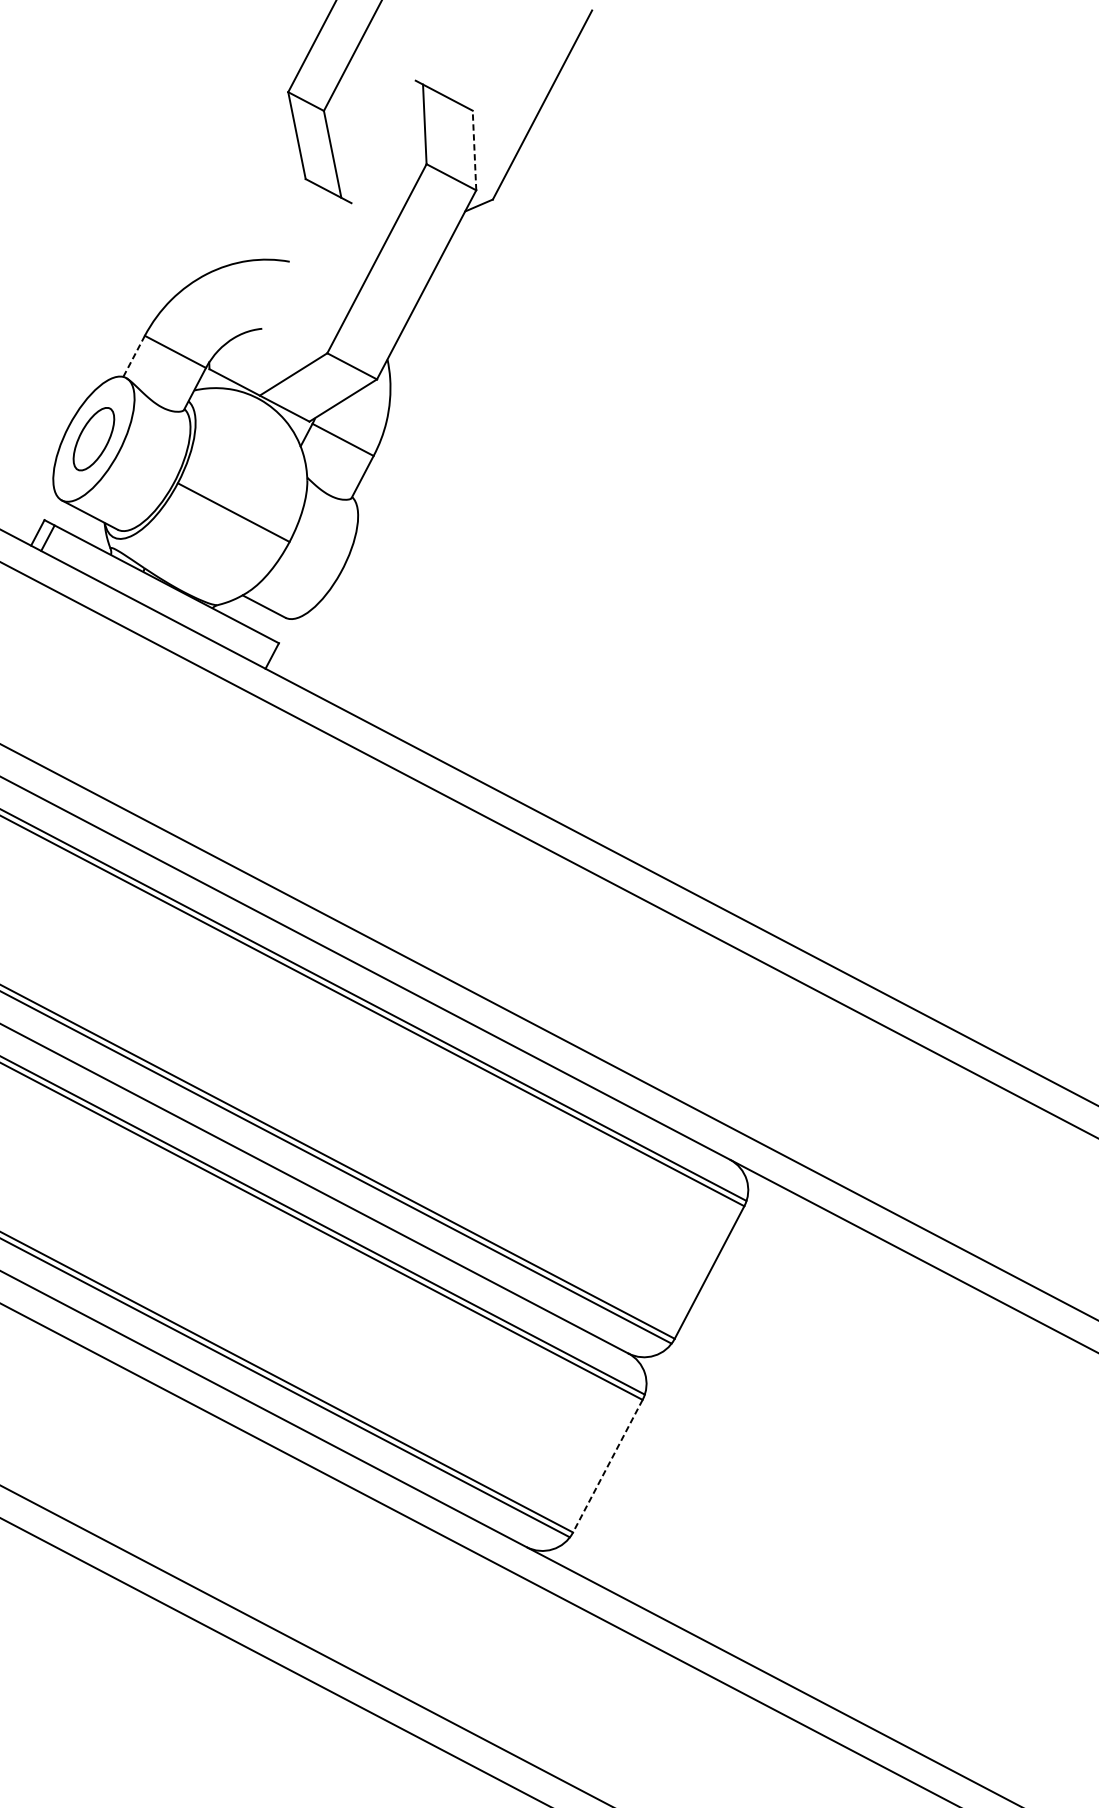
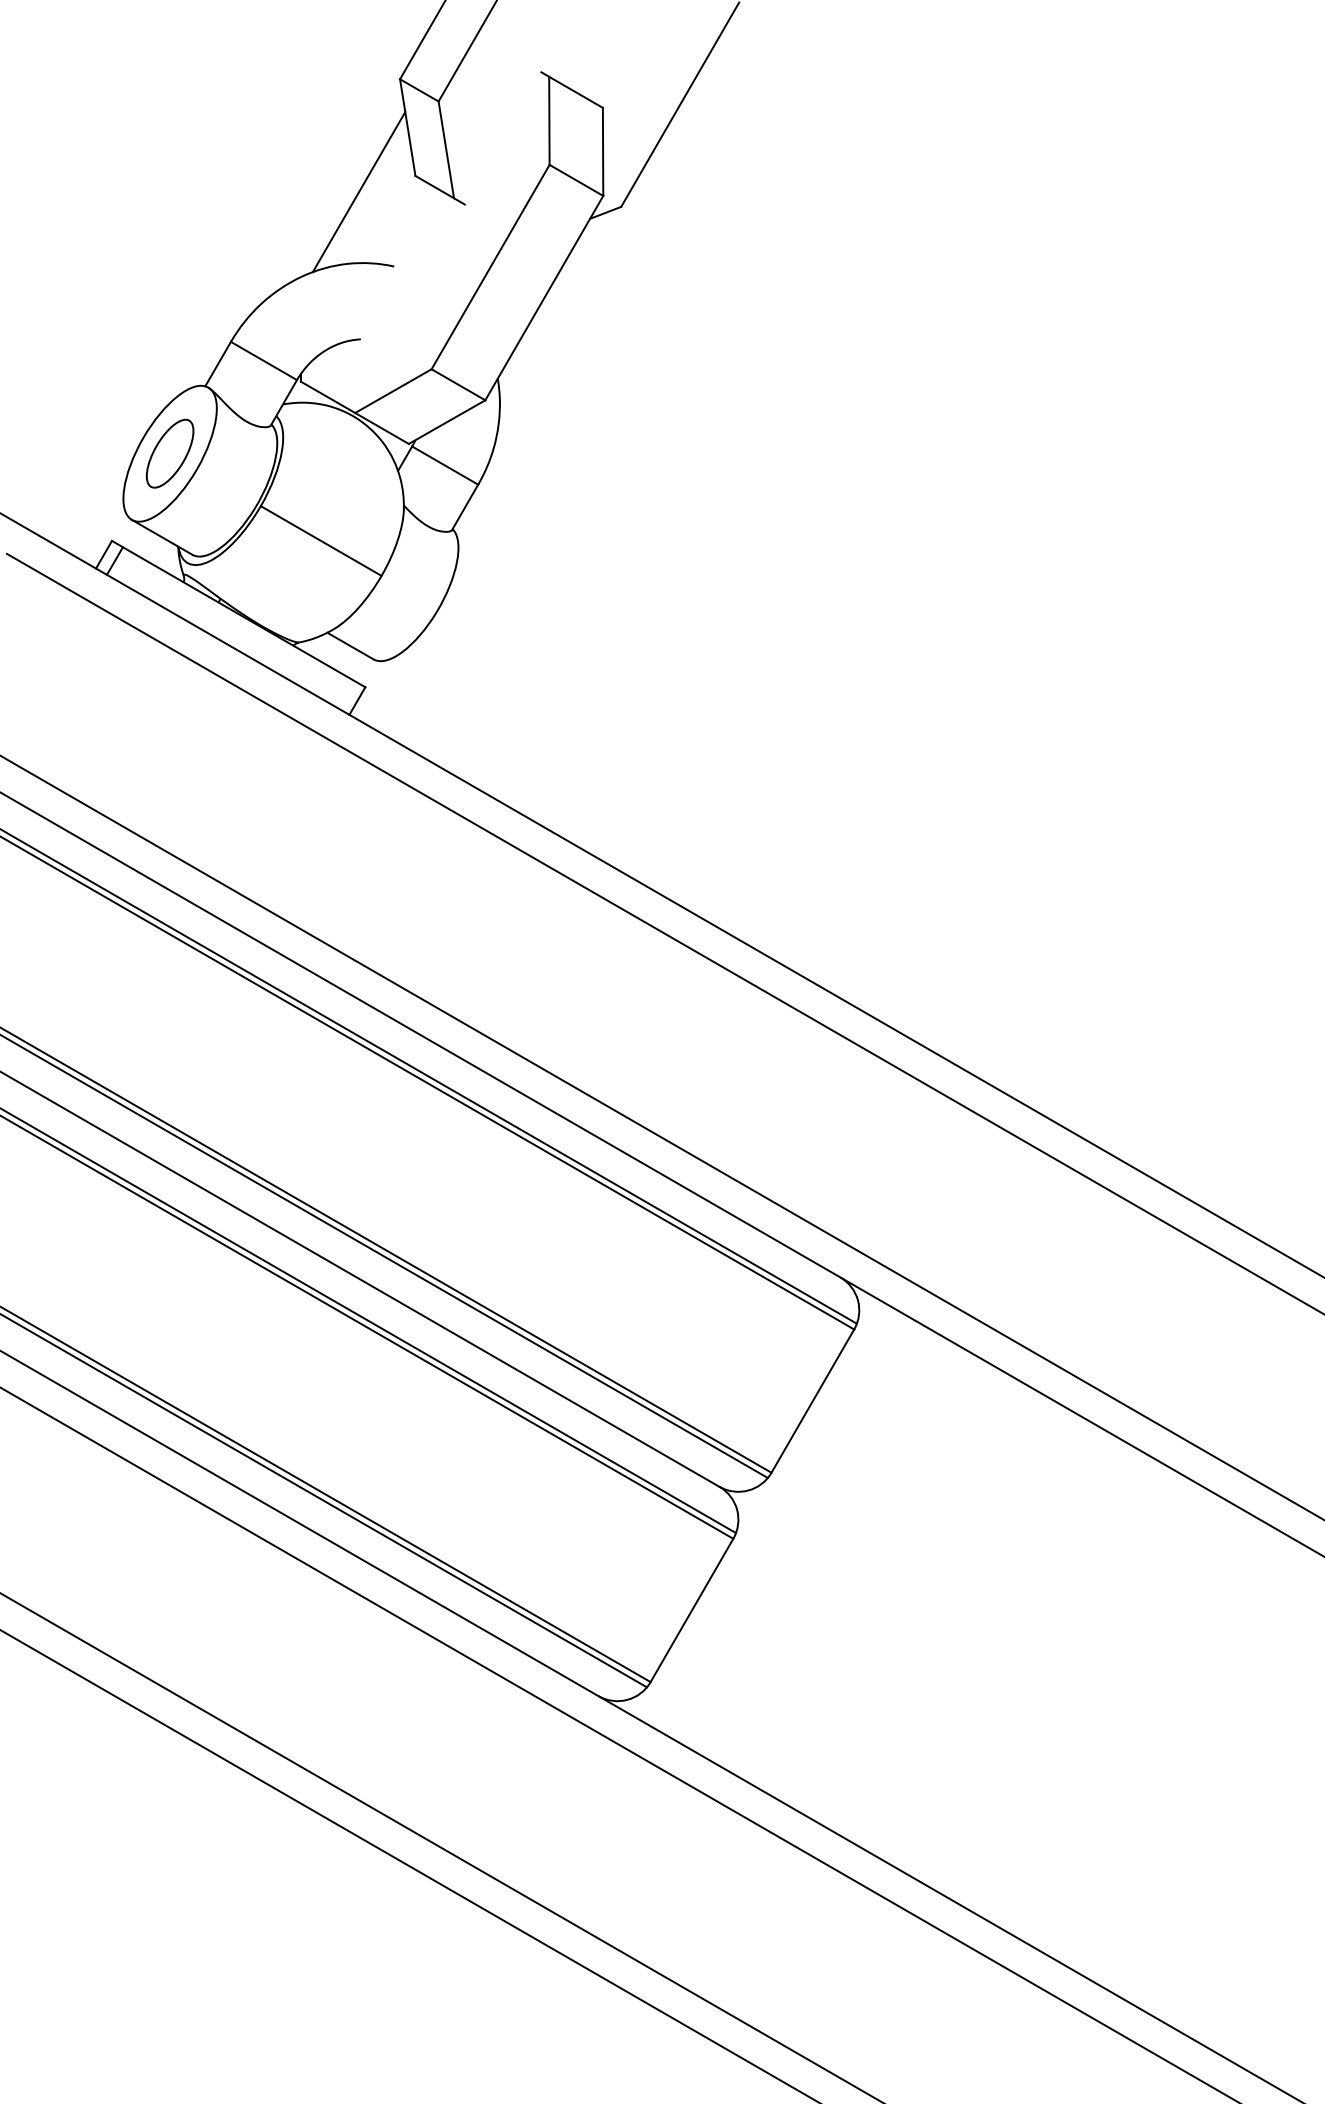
line: (474, 150) -> (603, 151), dashed -> solid
line: (254, 196) -> (358, 192), added
line: (134, 356) -> (218, 364), dashed -> solid
line: (607, 1466) -> (691, 1610), dashed -> solid

